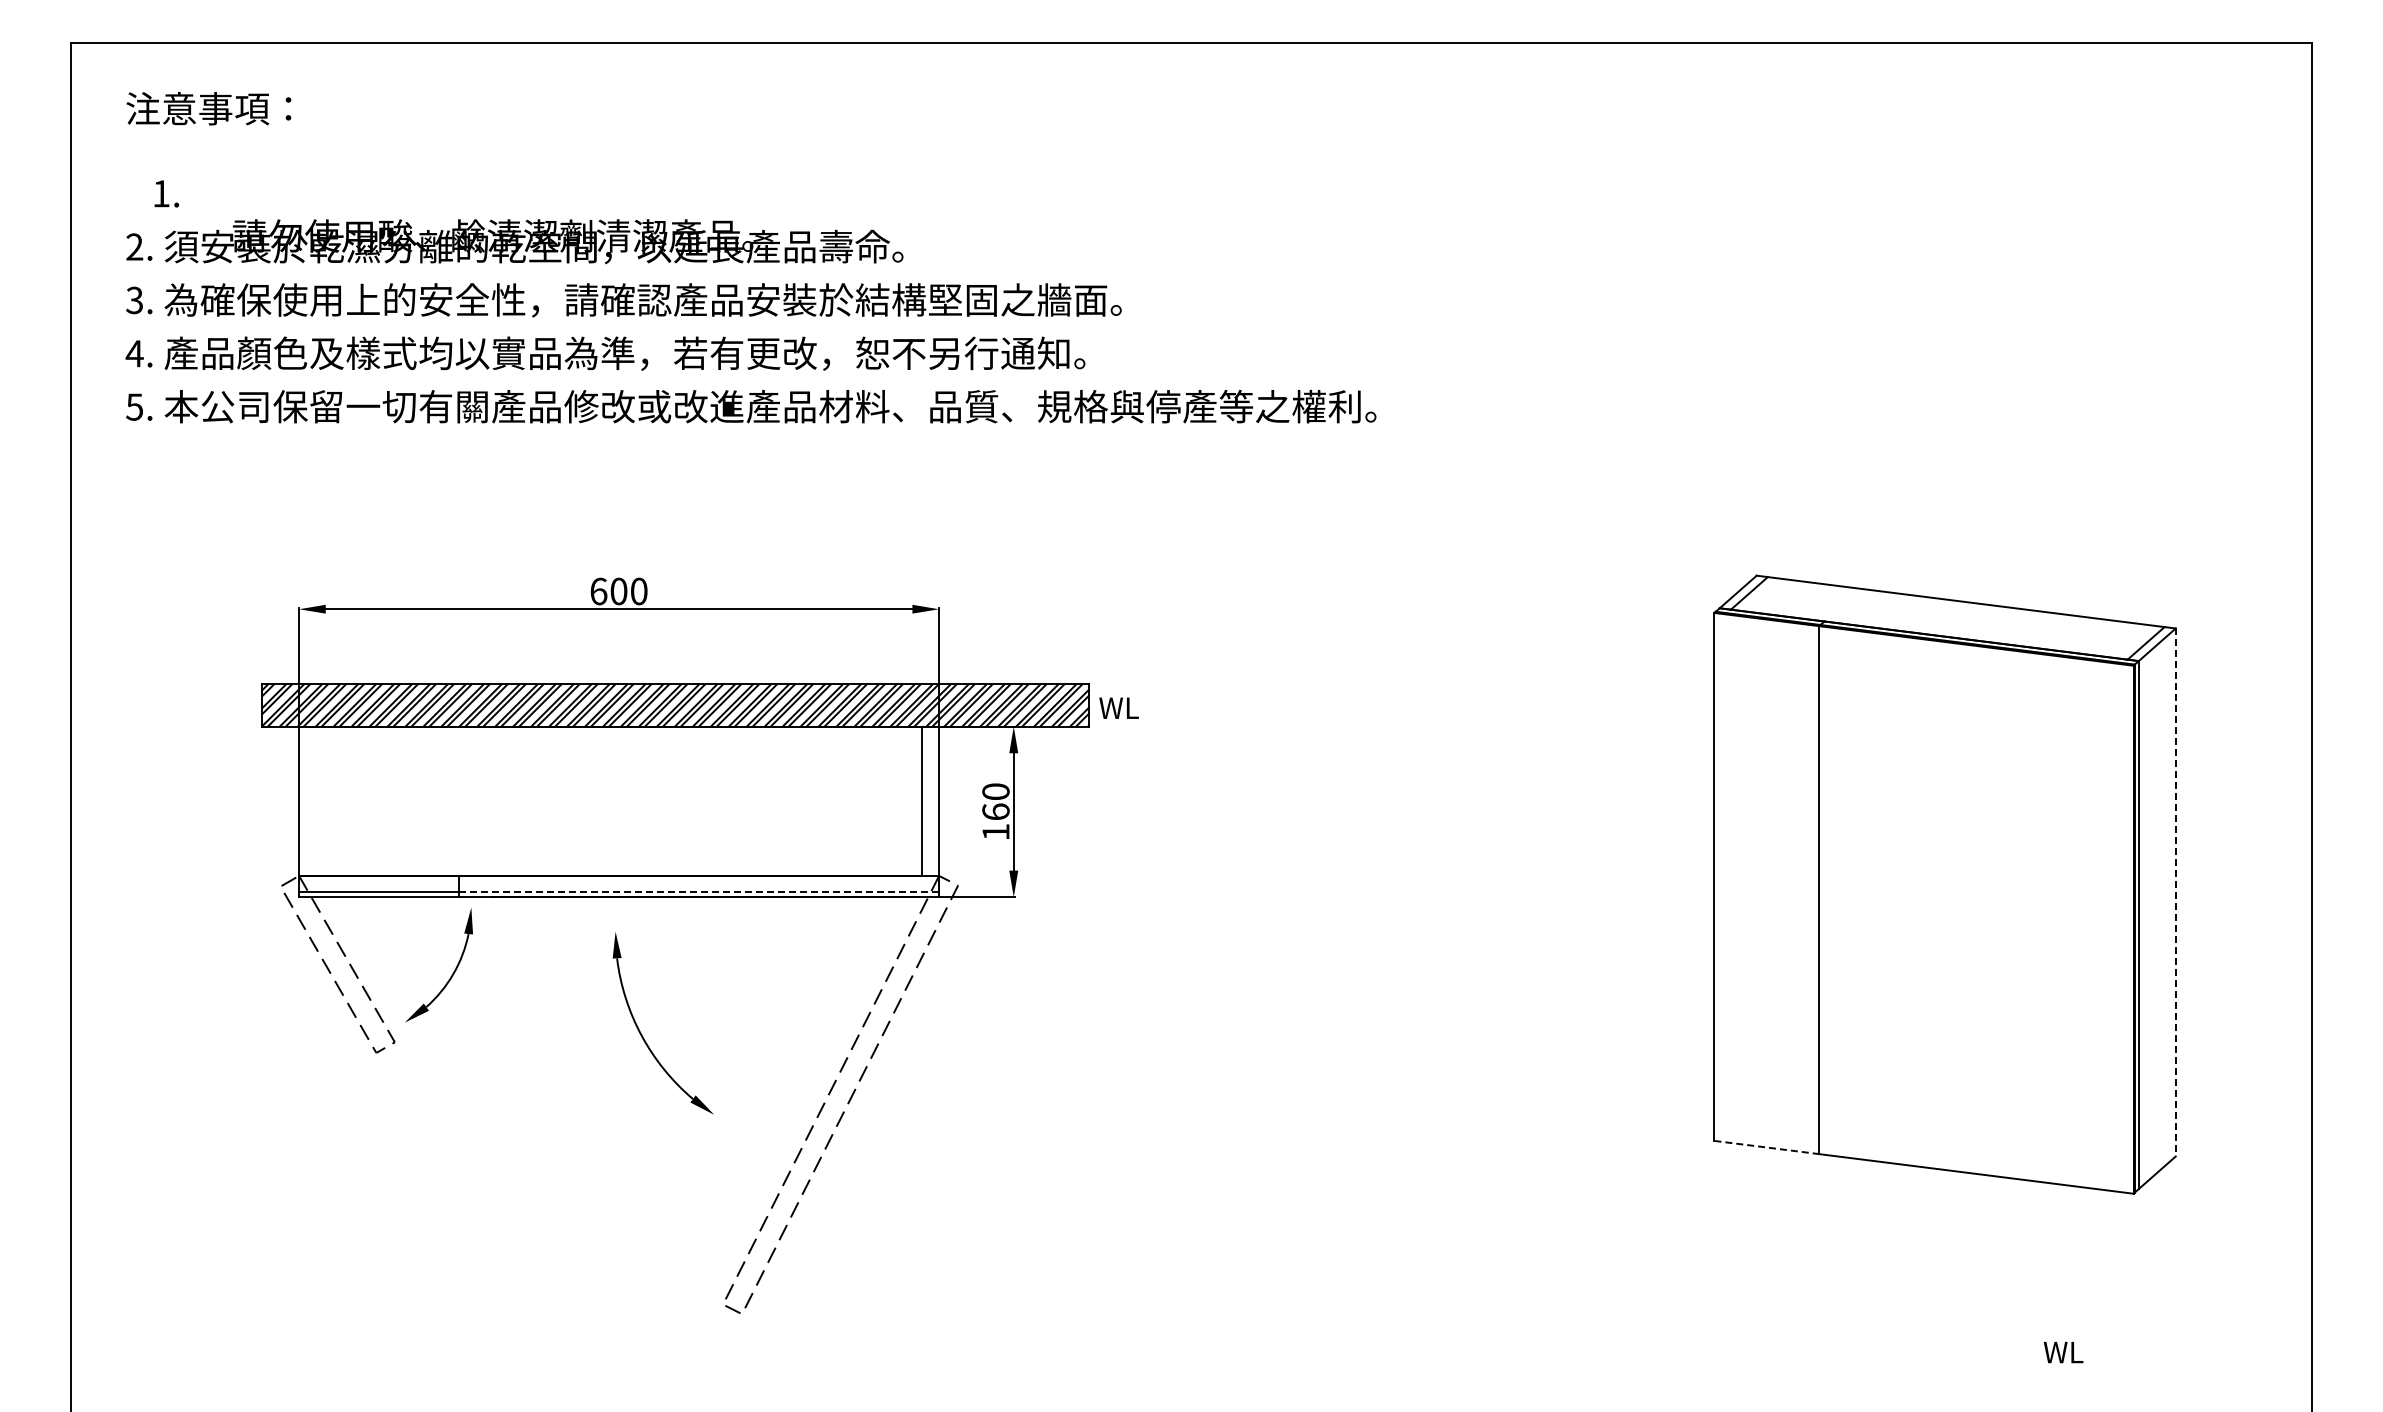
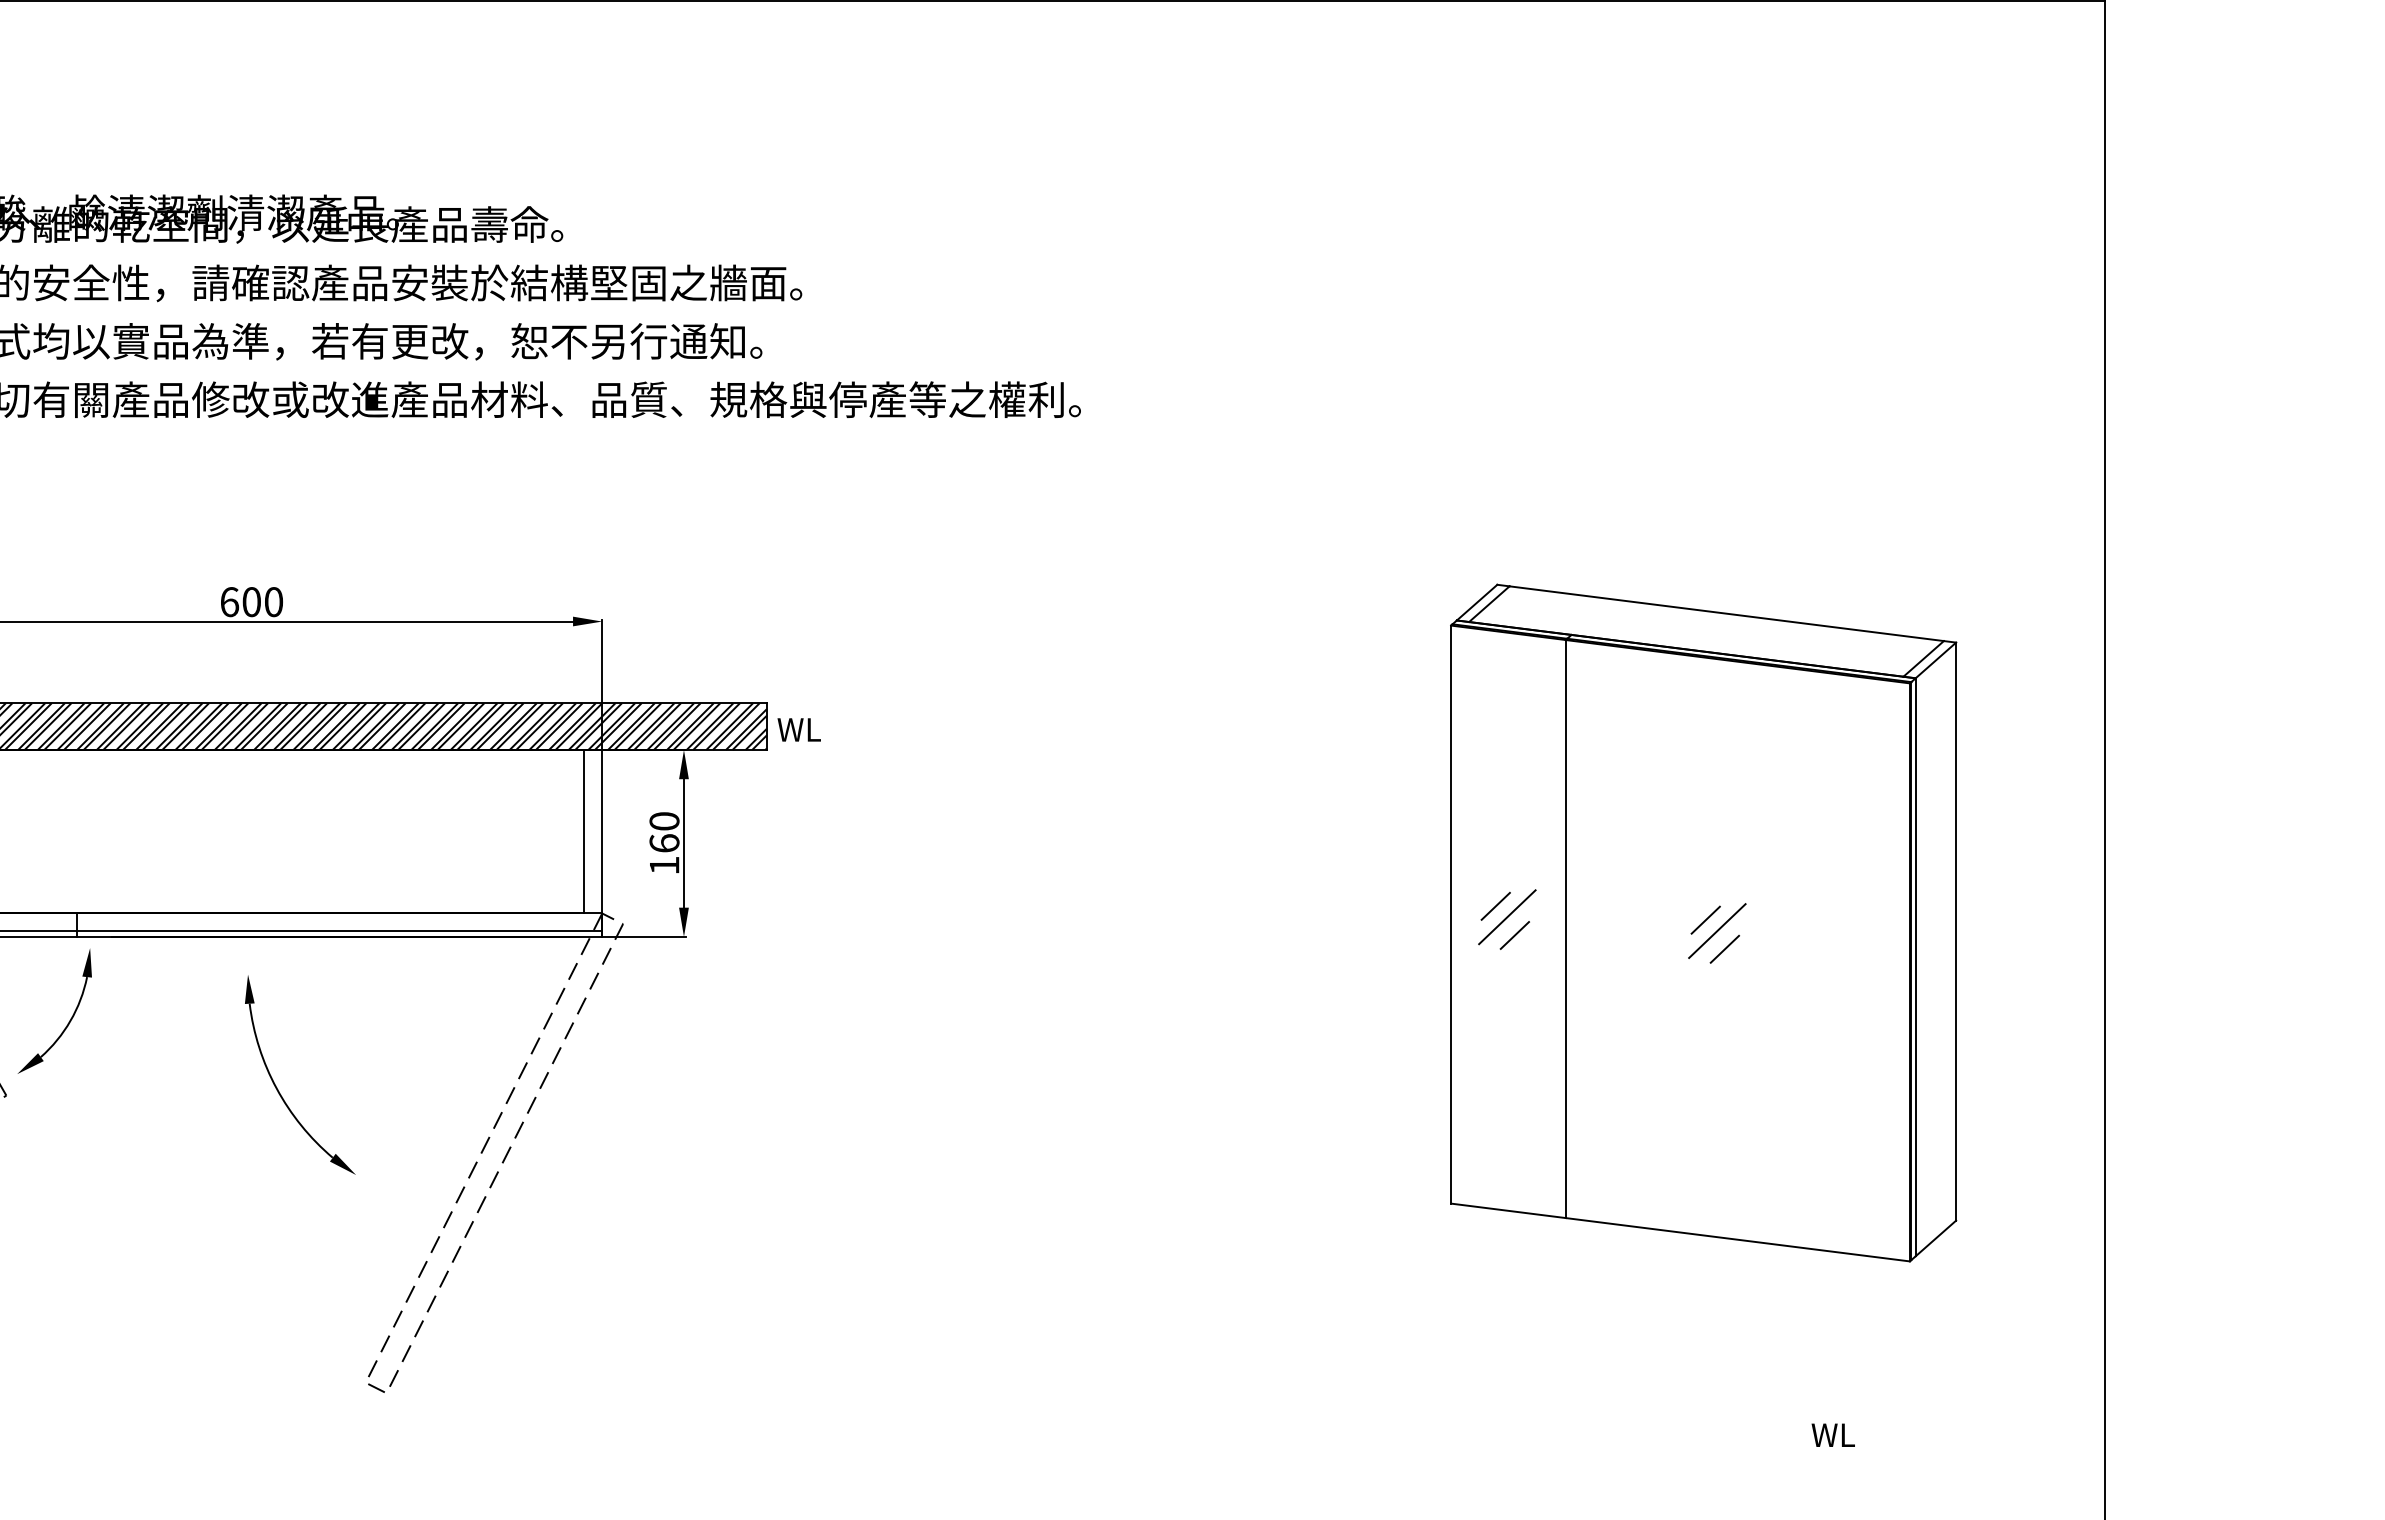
line: (1755, 869) -> (1496, 906), added
line: (1765, 878) -> (1506, 916), added
line: (1946, 881) -> (1705, 919), added
line: (698, 891) -> (338, 930), dashed -> solid
line: (1957, 891) -> (1717, 930), added
line: (2175, 892) -> (1955, 931), dashed -> solid
line: (1772, 895) -> (1514, 934), added
line: (1964, 908) -> (1724, 949), added
line: (1766, 1147) -> (1508, 1210), dashed -> solid

